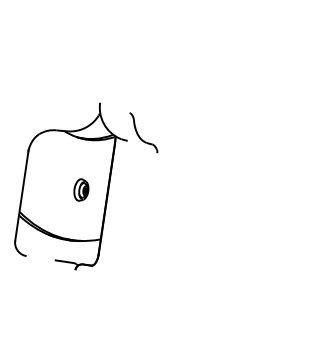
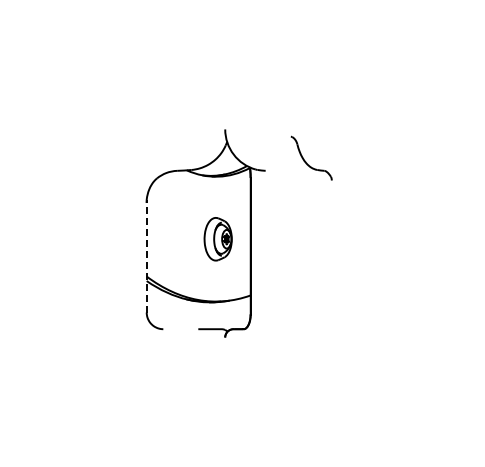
part: (139, 134) -> (306, 161), moved
part: (80, 189) -> (217, 238), size x1.6
line: (21, 194) -> (146, 255), solid -> dashed

